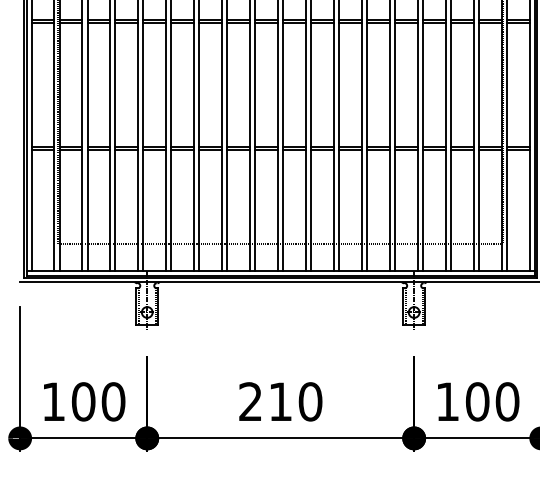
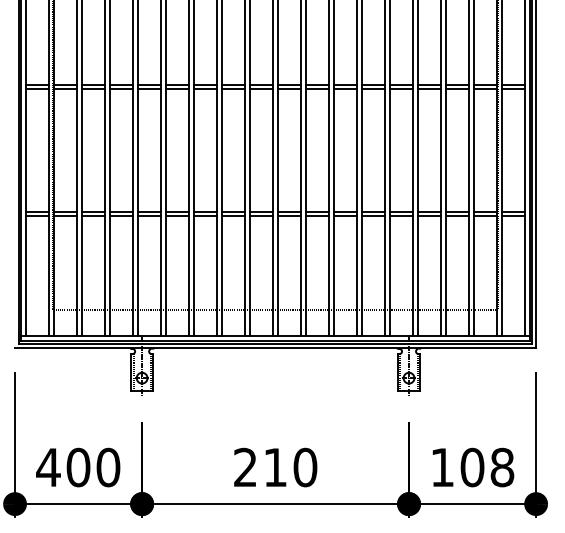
text: (53, 401) -> (48, 467), 100 -> 400
text: (507, 401) -> (502, 467), 100 -> 108

